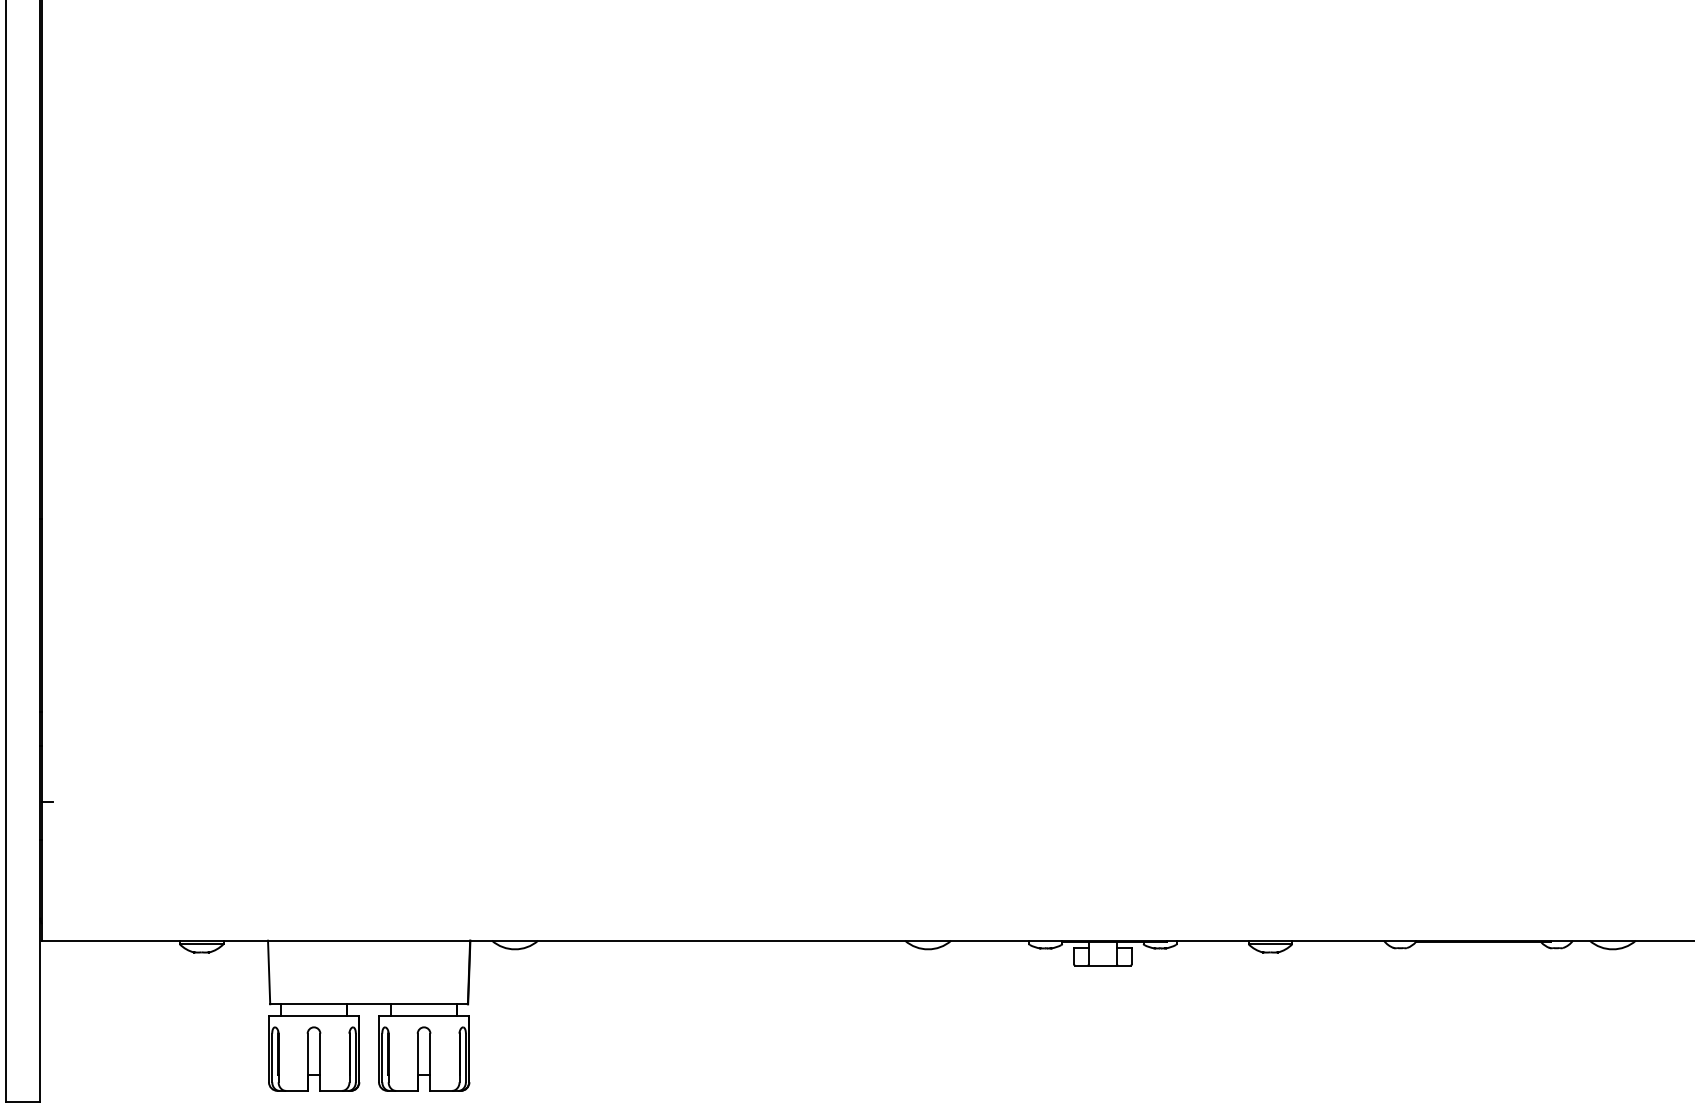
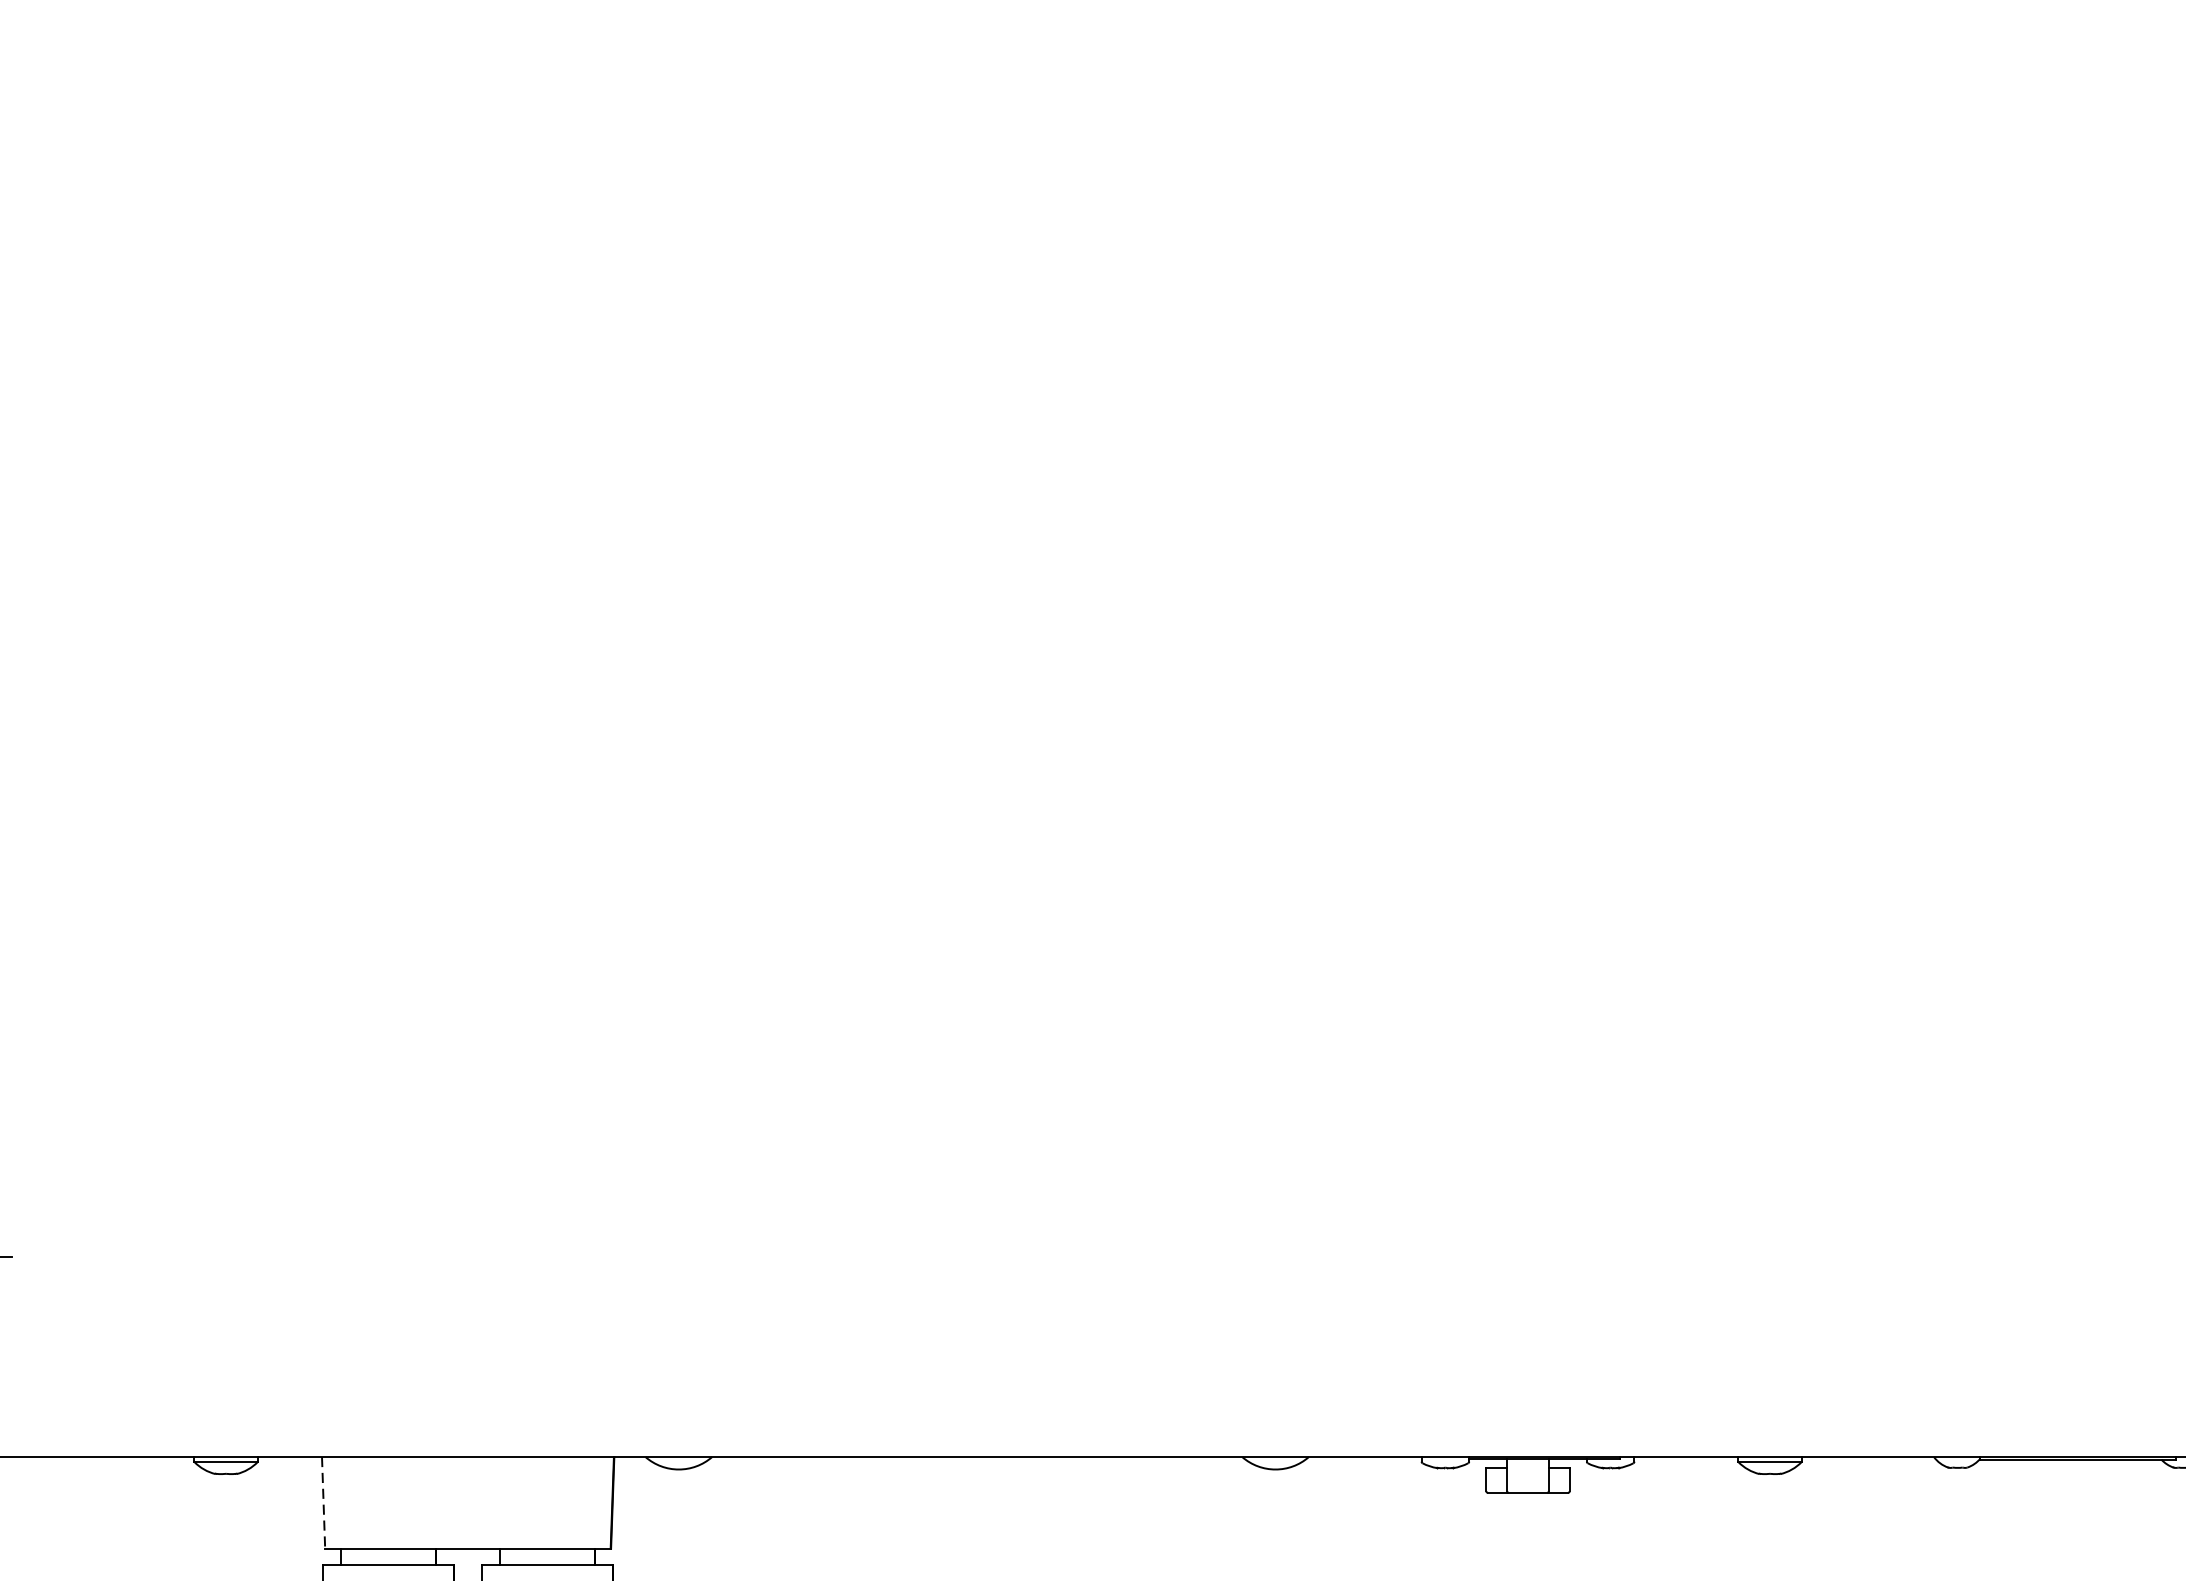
line: (269, 972) -> (324, 1502), solid -> dashed

